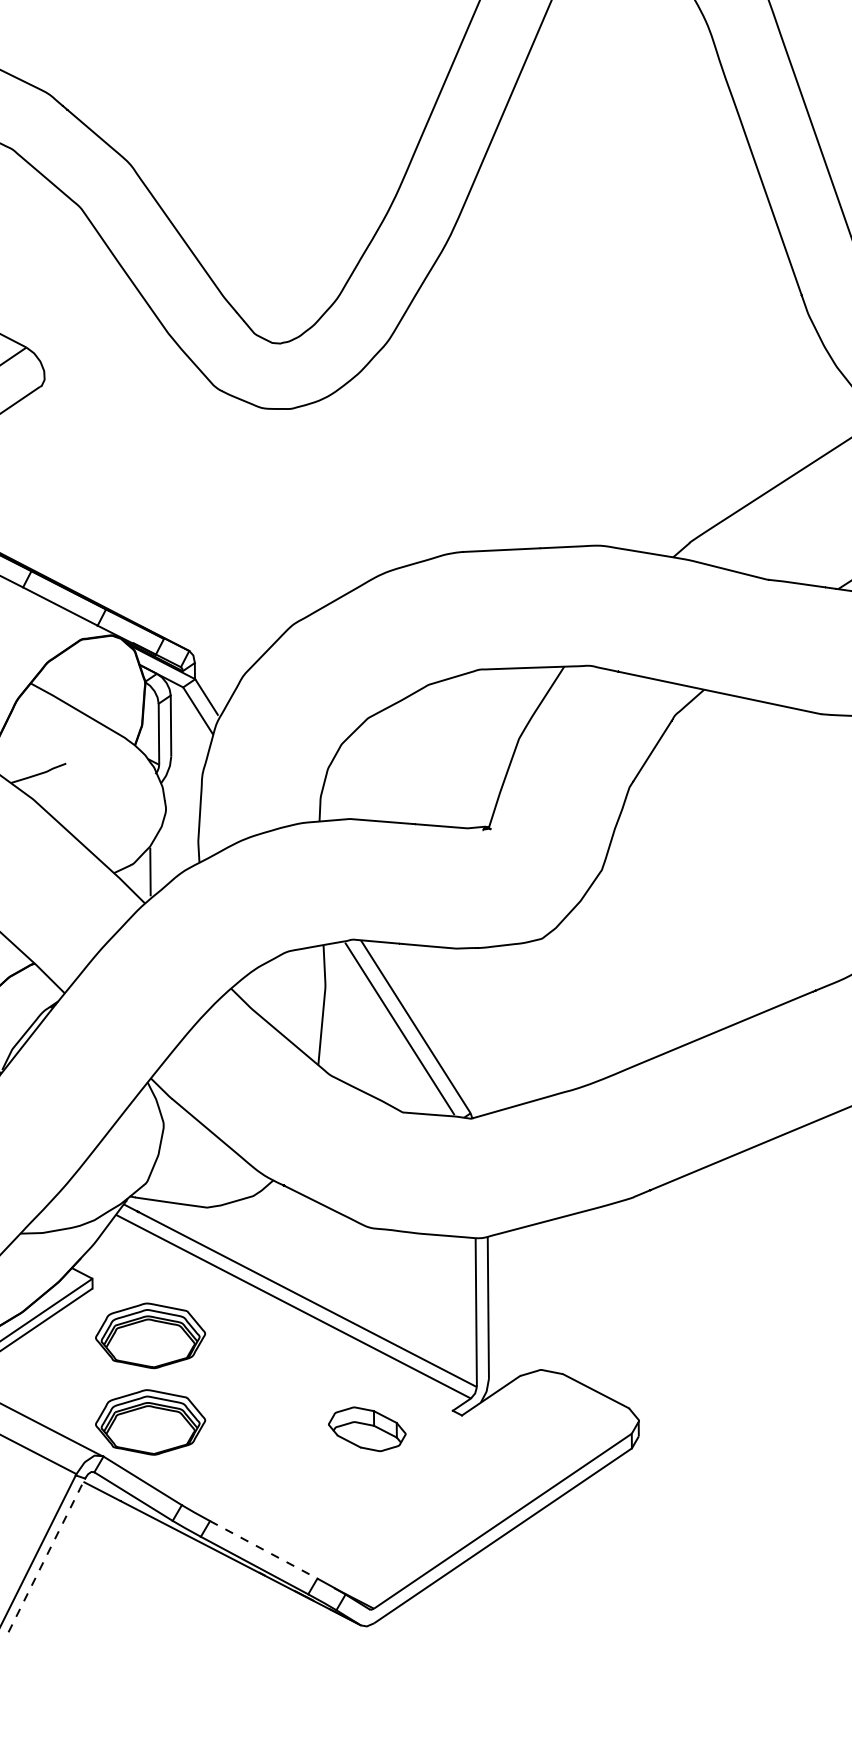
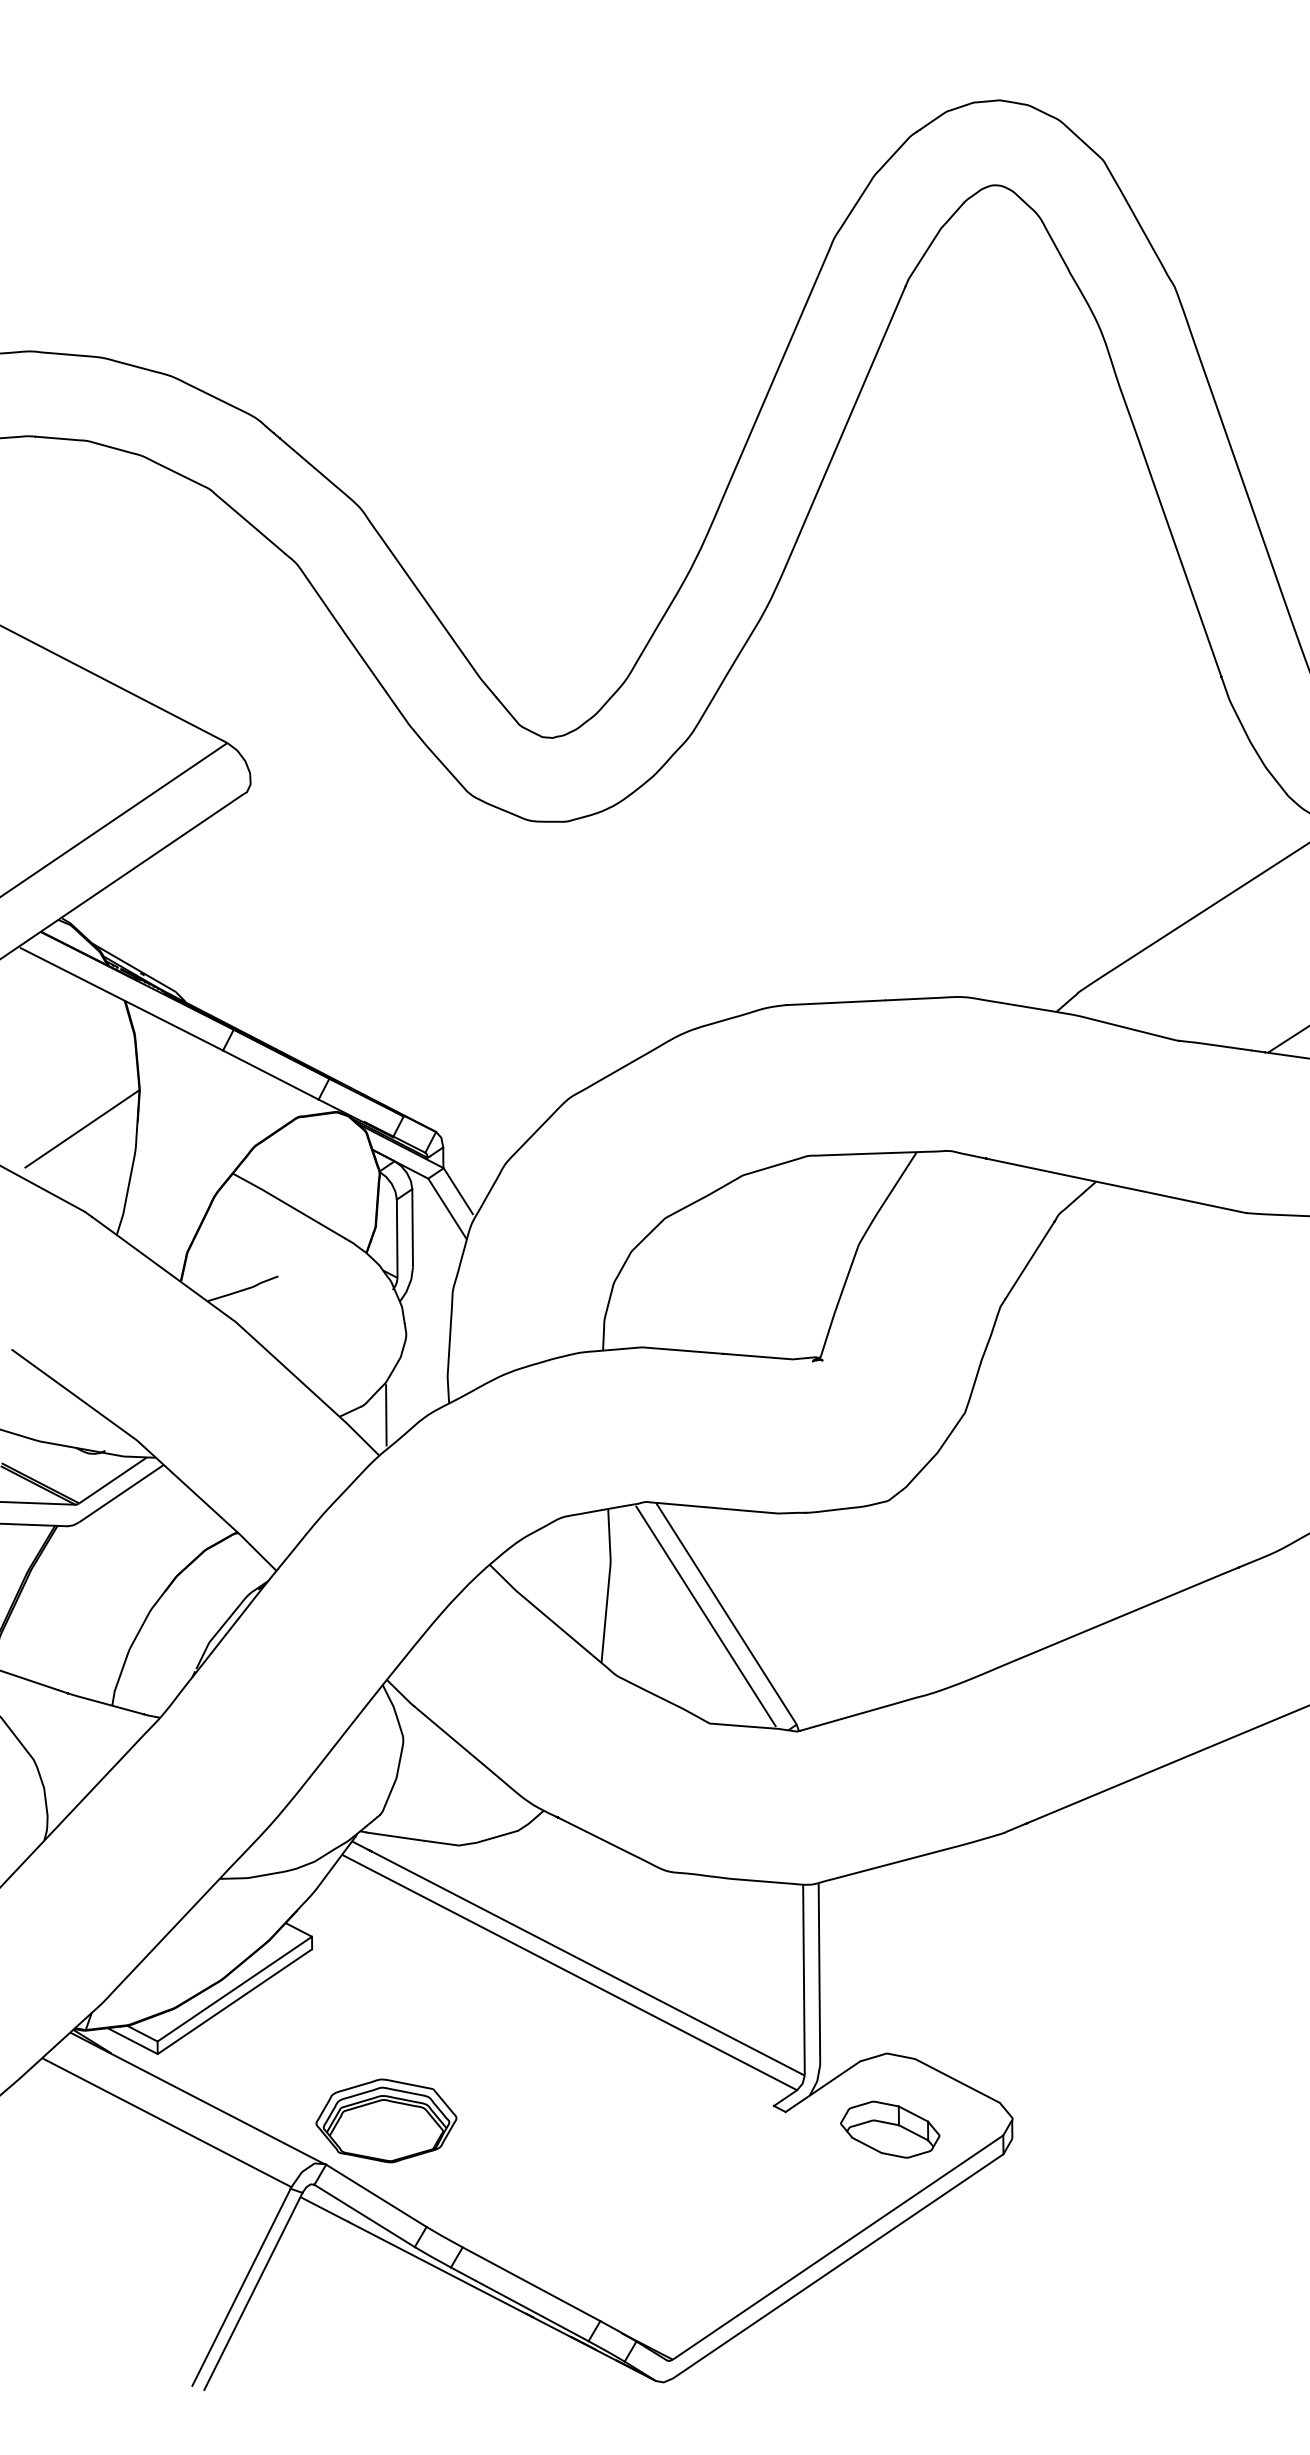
part: (150, 1335) -> (386, 2009), removed
part: (367, 1429) -> (890, 2129), moved
line: (263, 1550) -> (531, 2284), dashed -> solid
line: (46, 1554) -> (253, 2290), dashed -> solid

